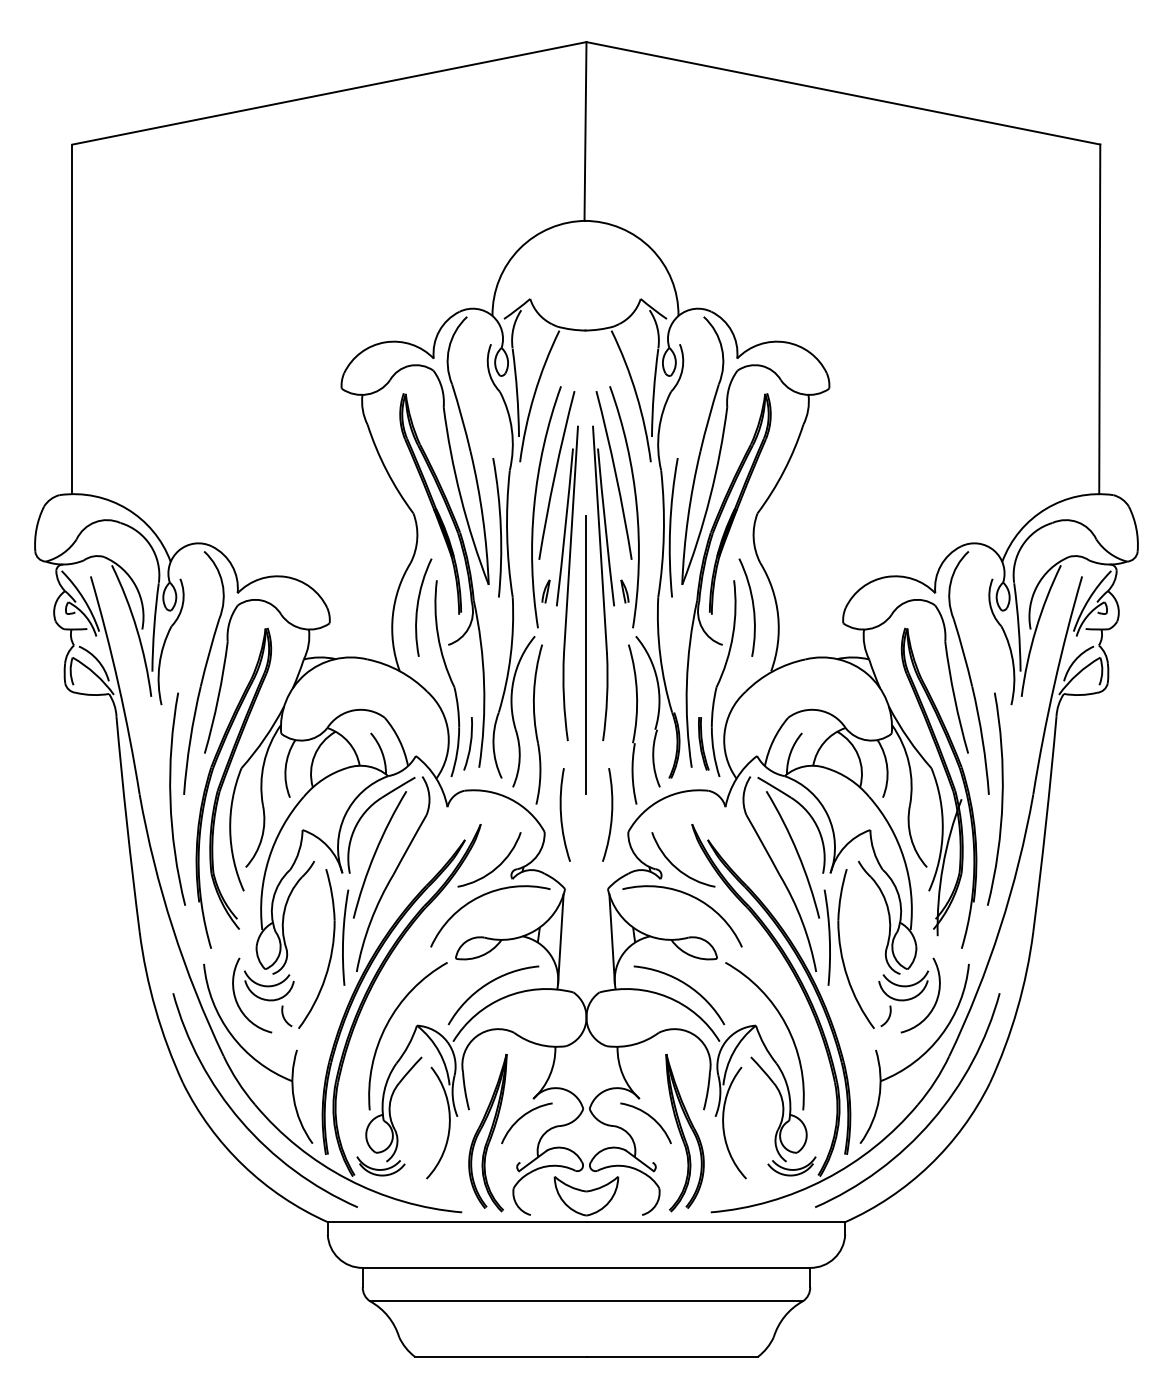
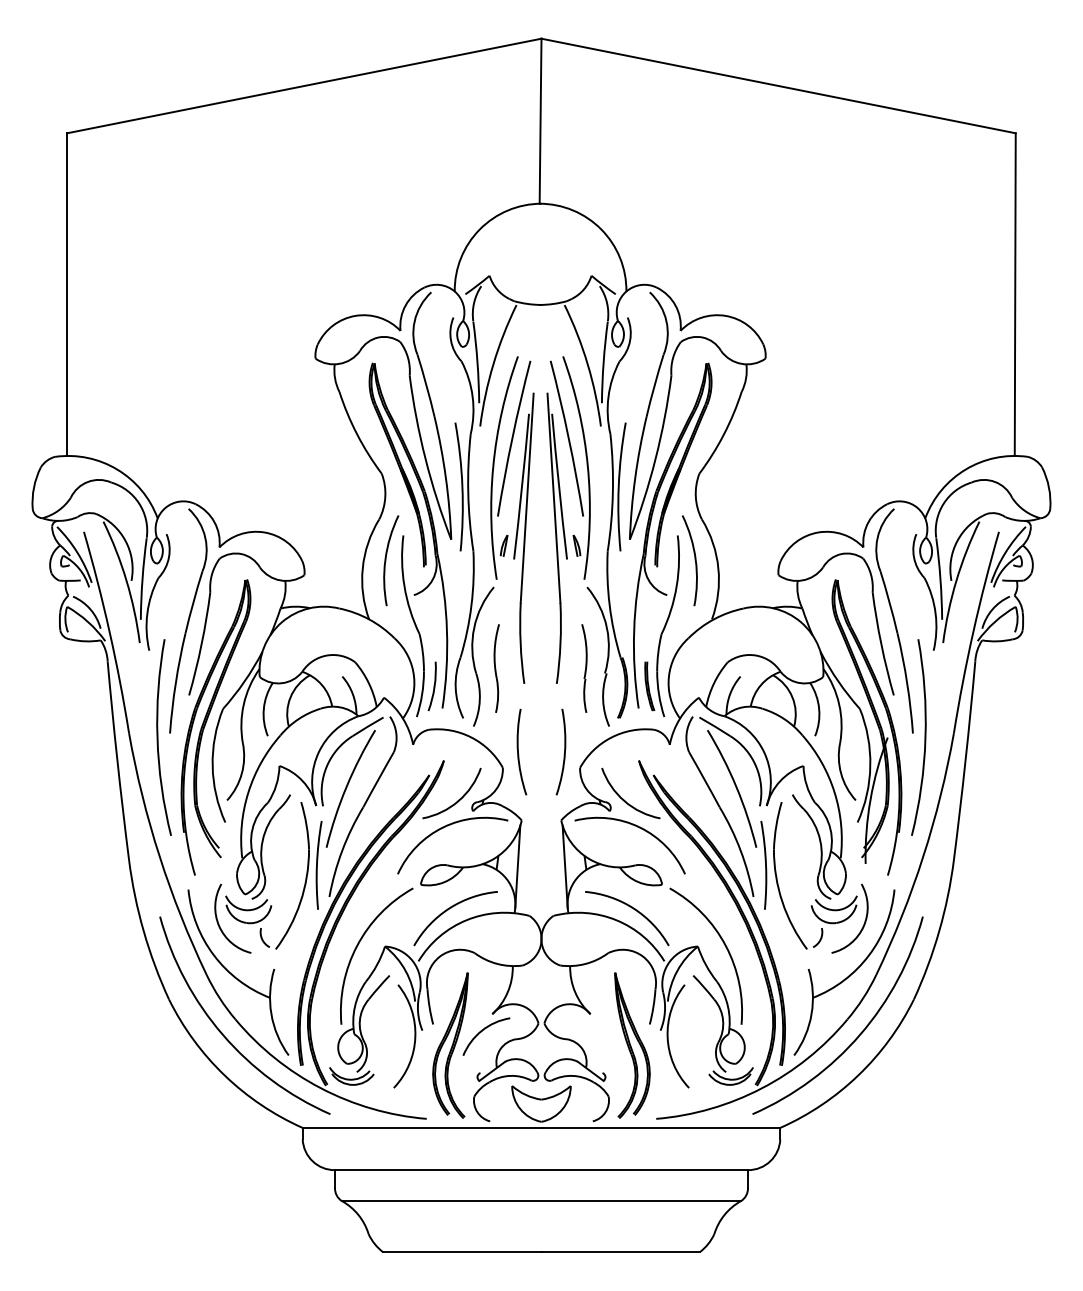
line: (585, 653) -> (540, 603), removed
part: (537, 724) -> (496, 668), size x0.6
part: (633, 724) -> (584, 668), size x0.6
arc: (650, 1117) -> (600, 1031), removed

